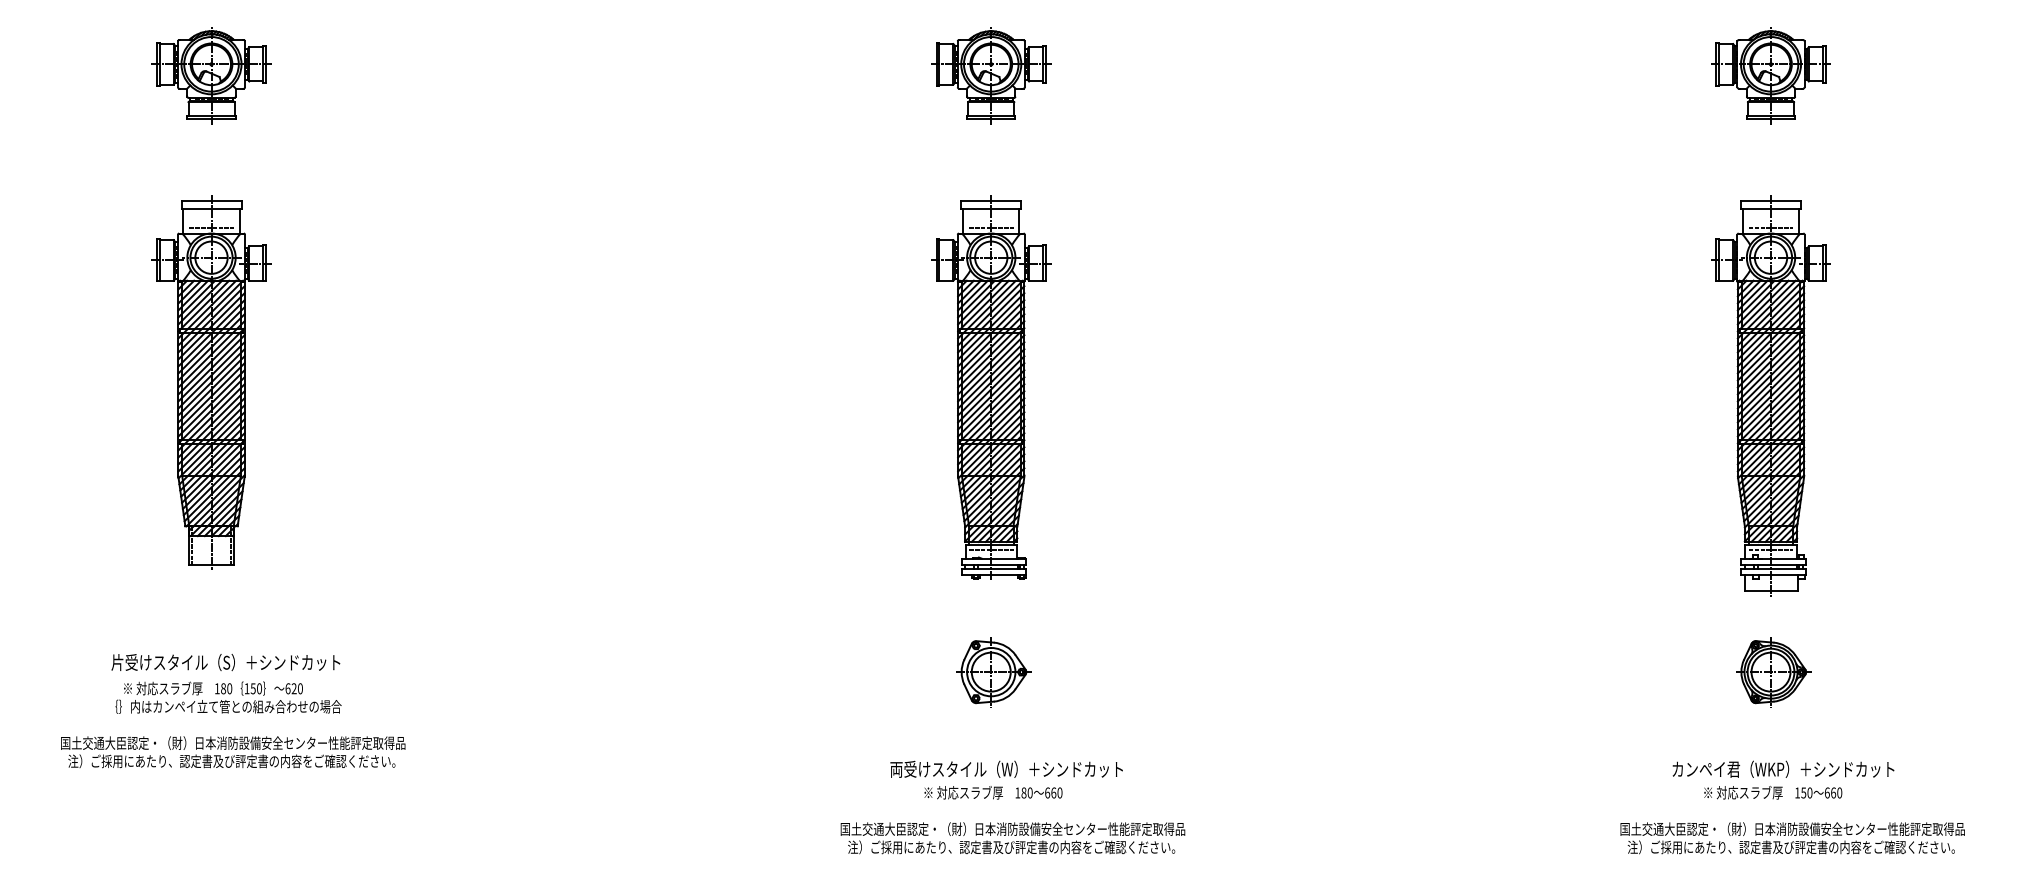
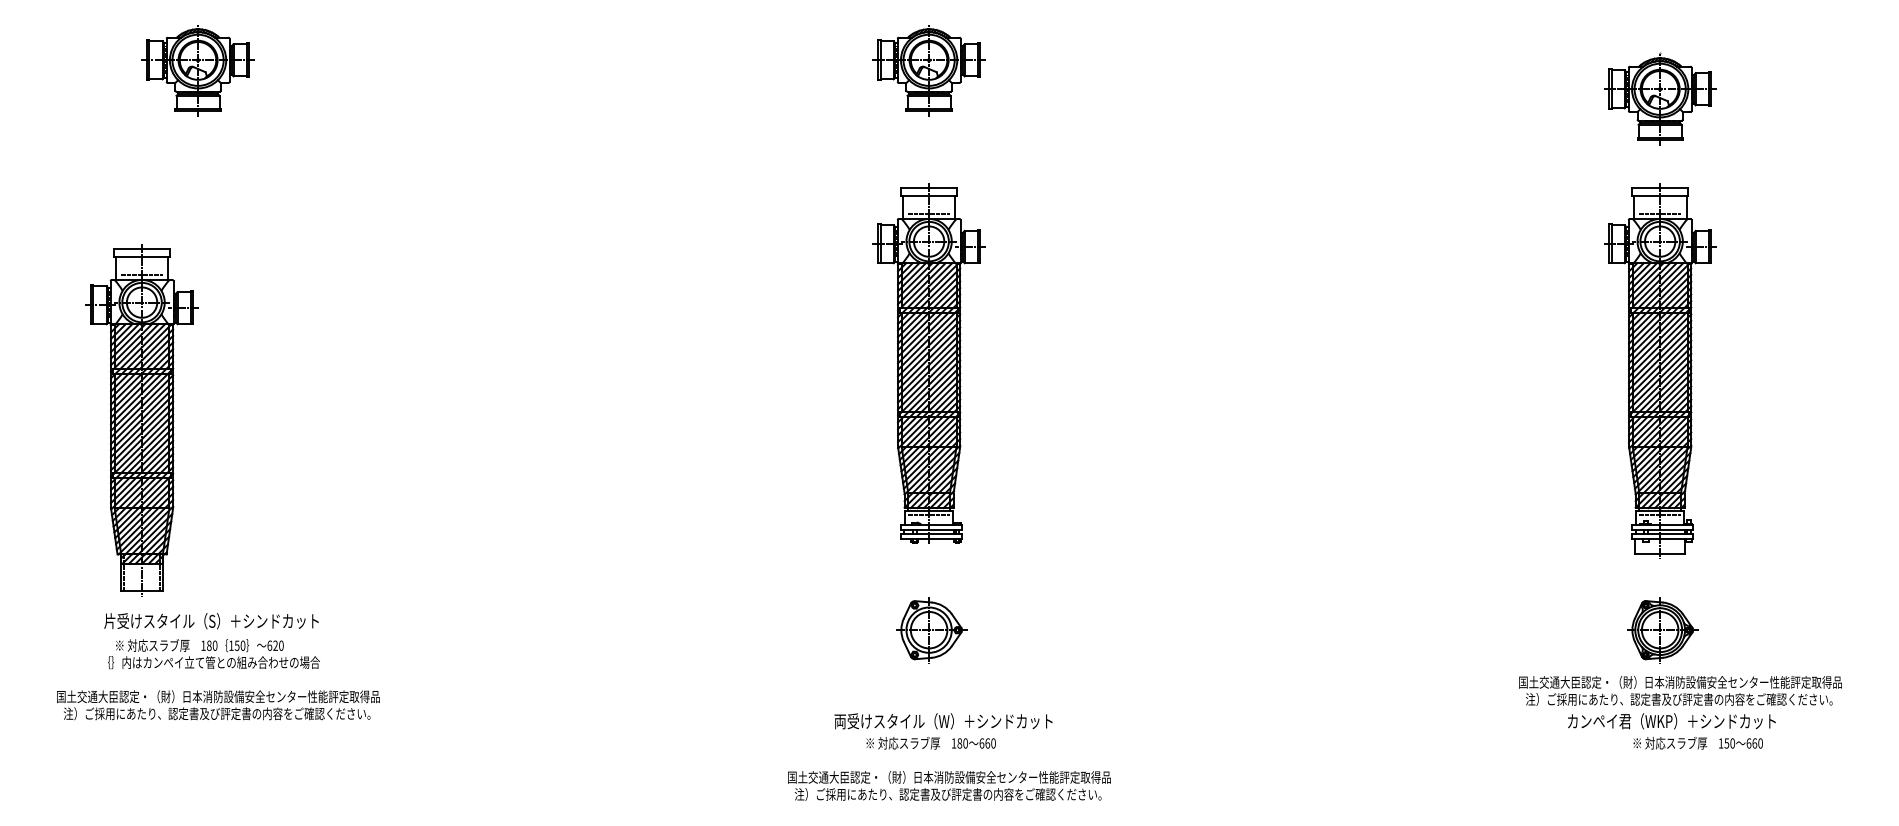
part: (1771, 75) -> (1660, 99), moved
part: (210, 383) -> (141, 420), moved
text: (1772, 793) -> (1697, 743), moved
text: (1792, 837) -> (1680, 690), moved

